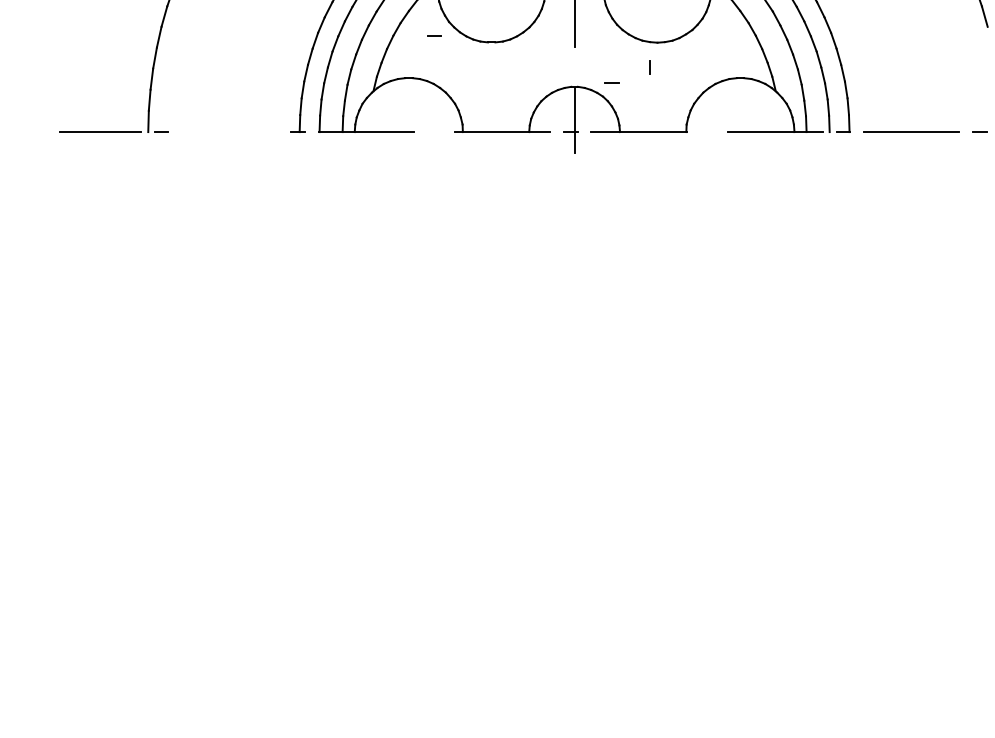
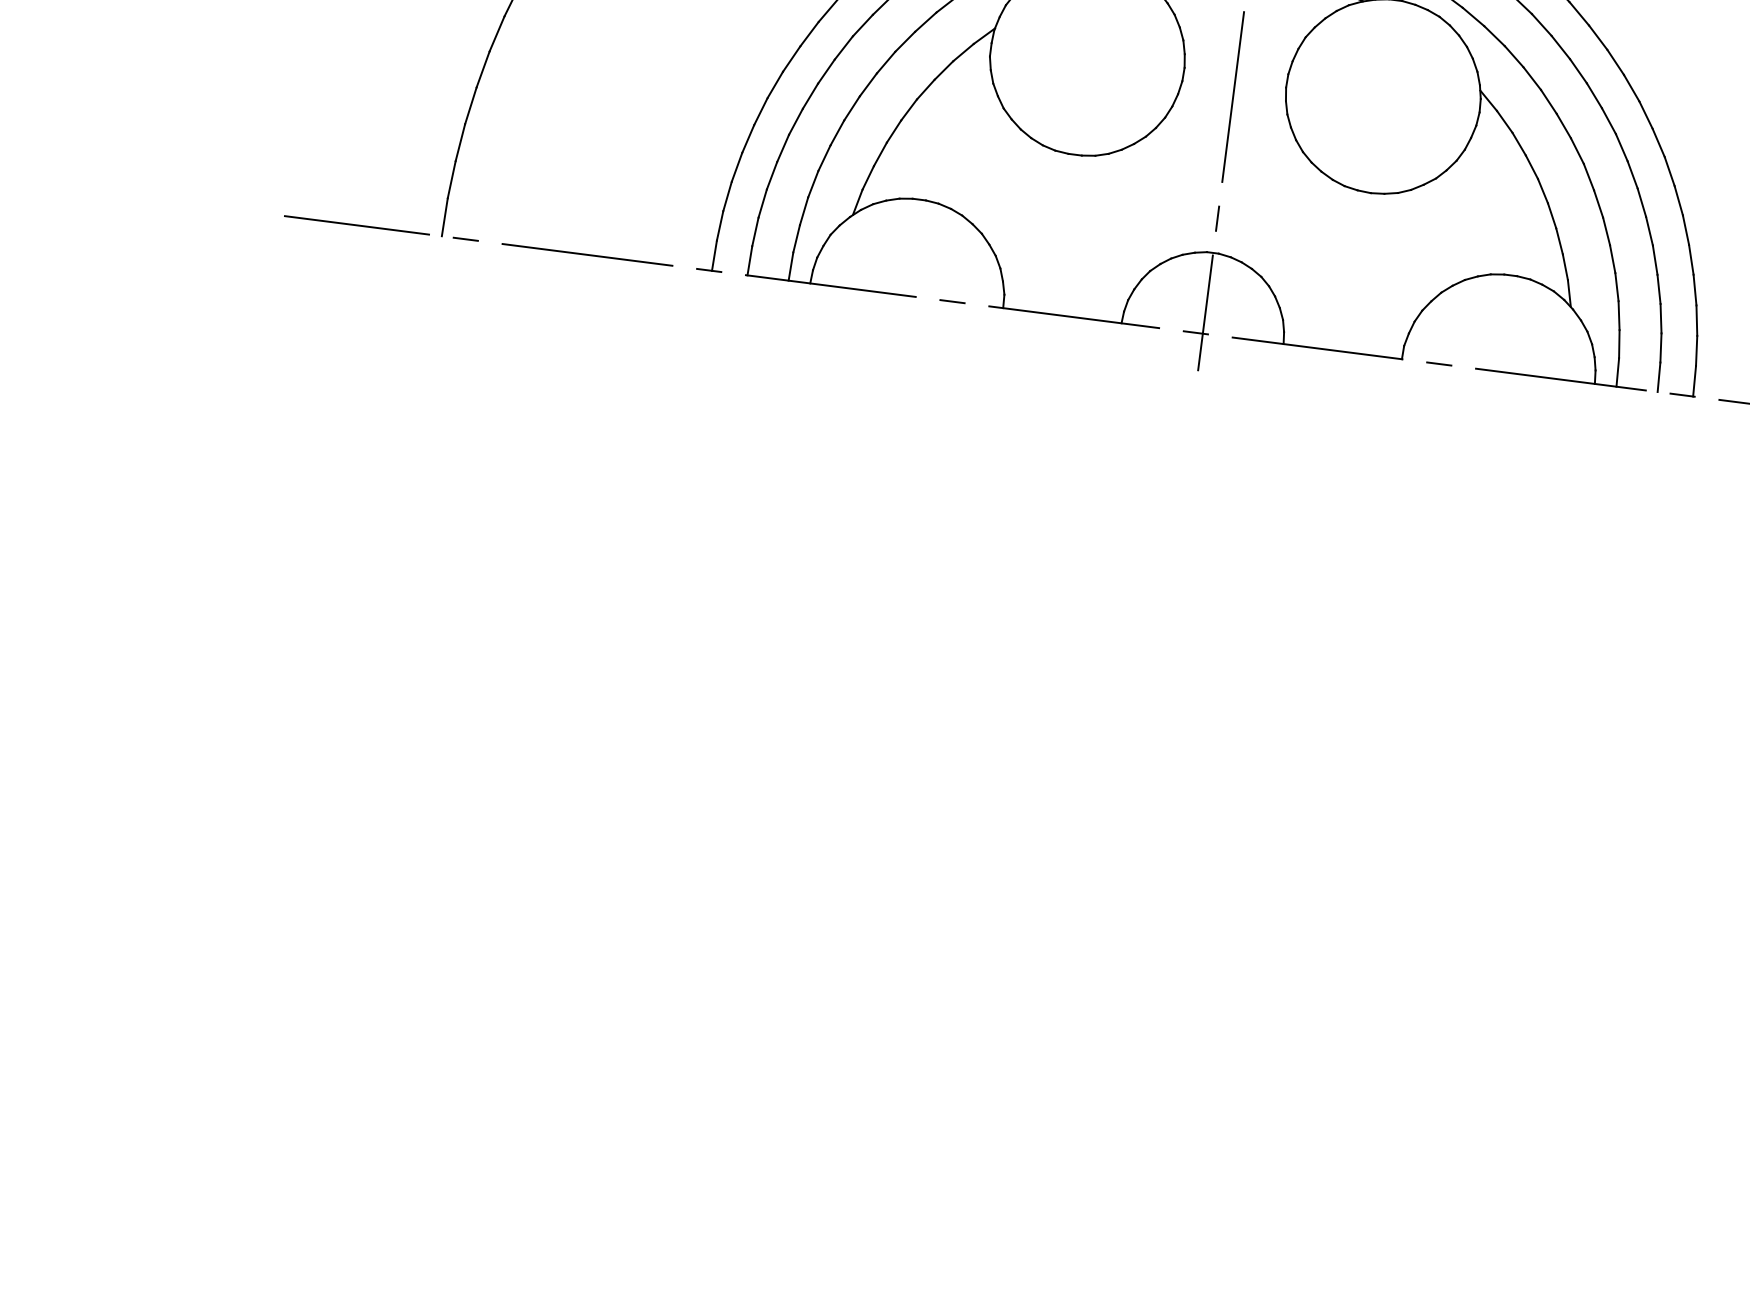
line: (434, 35) -> (952, 300), moved
line: (649, 67) -> (1217, 218), moved
line: (611, 82) -> (1438, 362), moved
line: (229, 132) -> (586, 255), added

